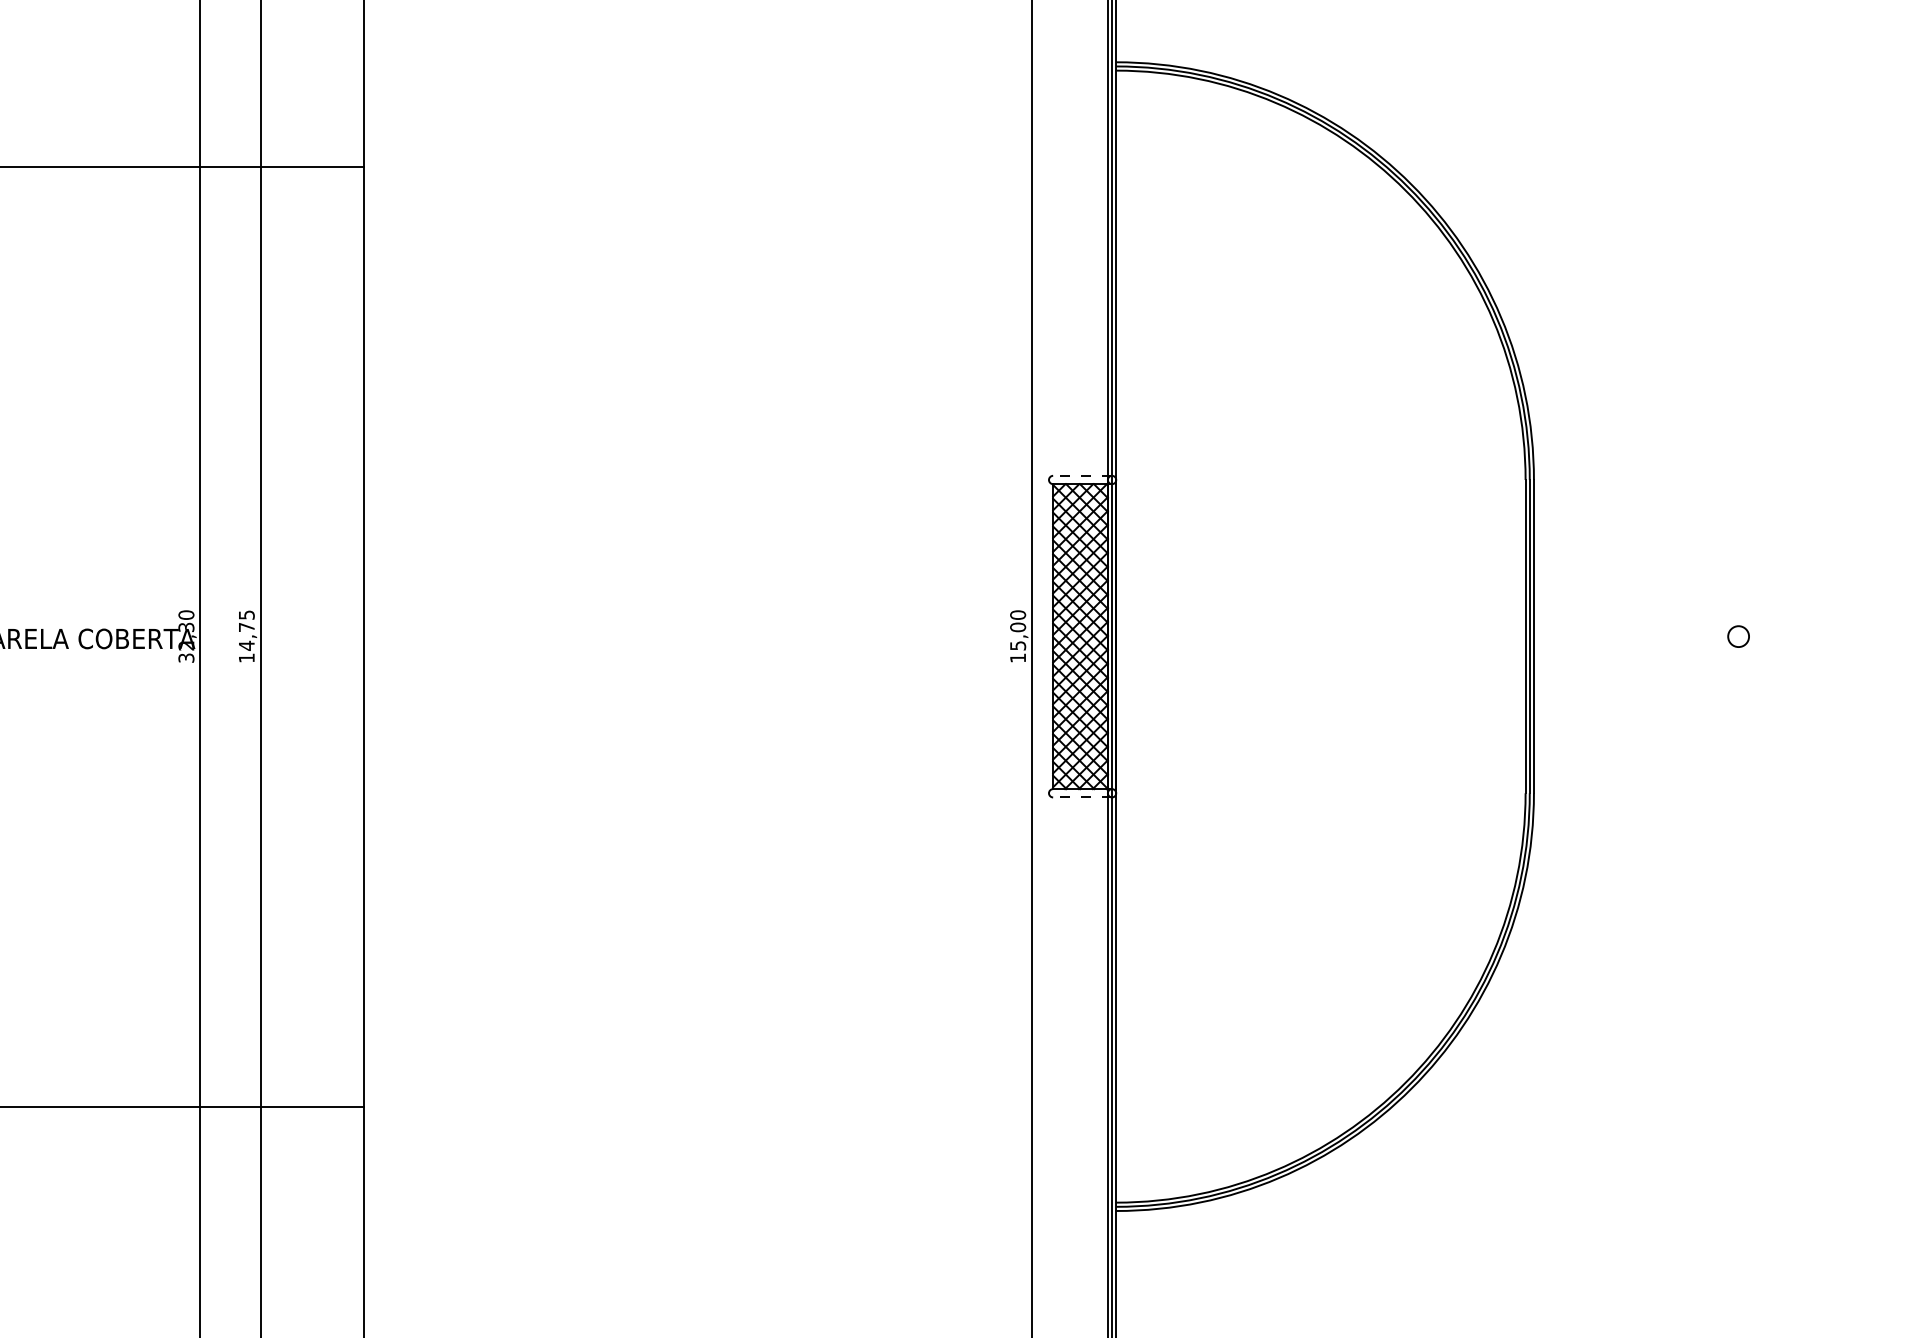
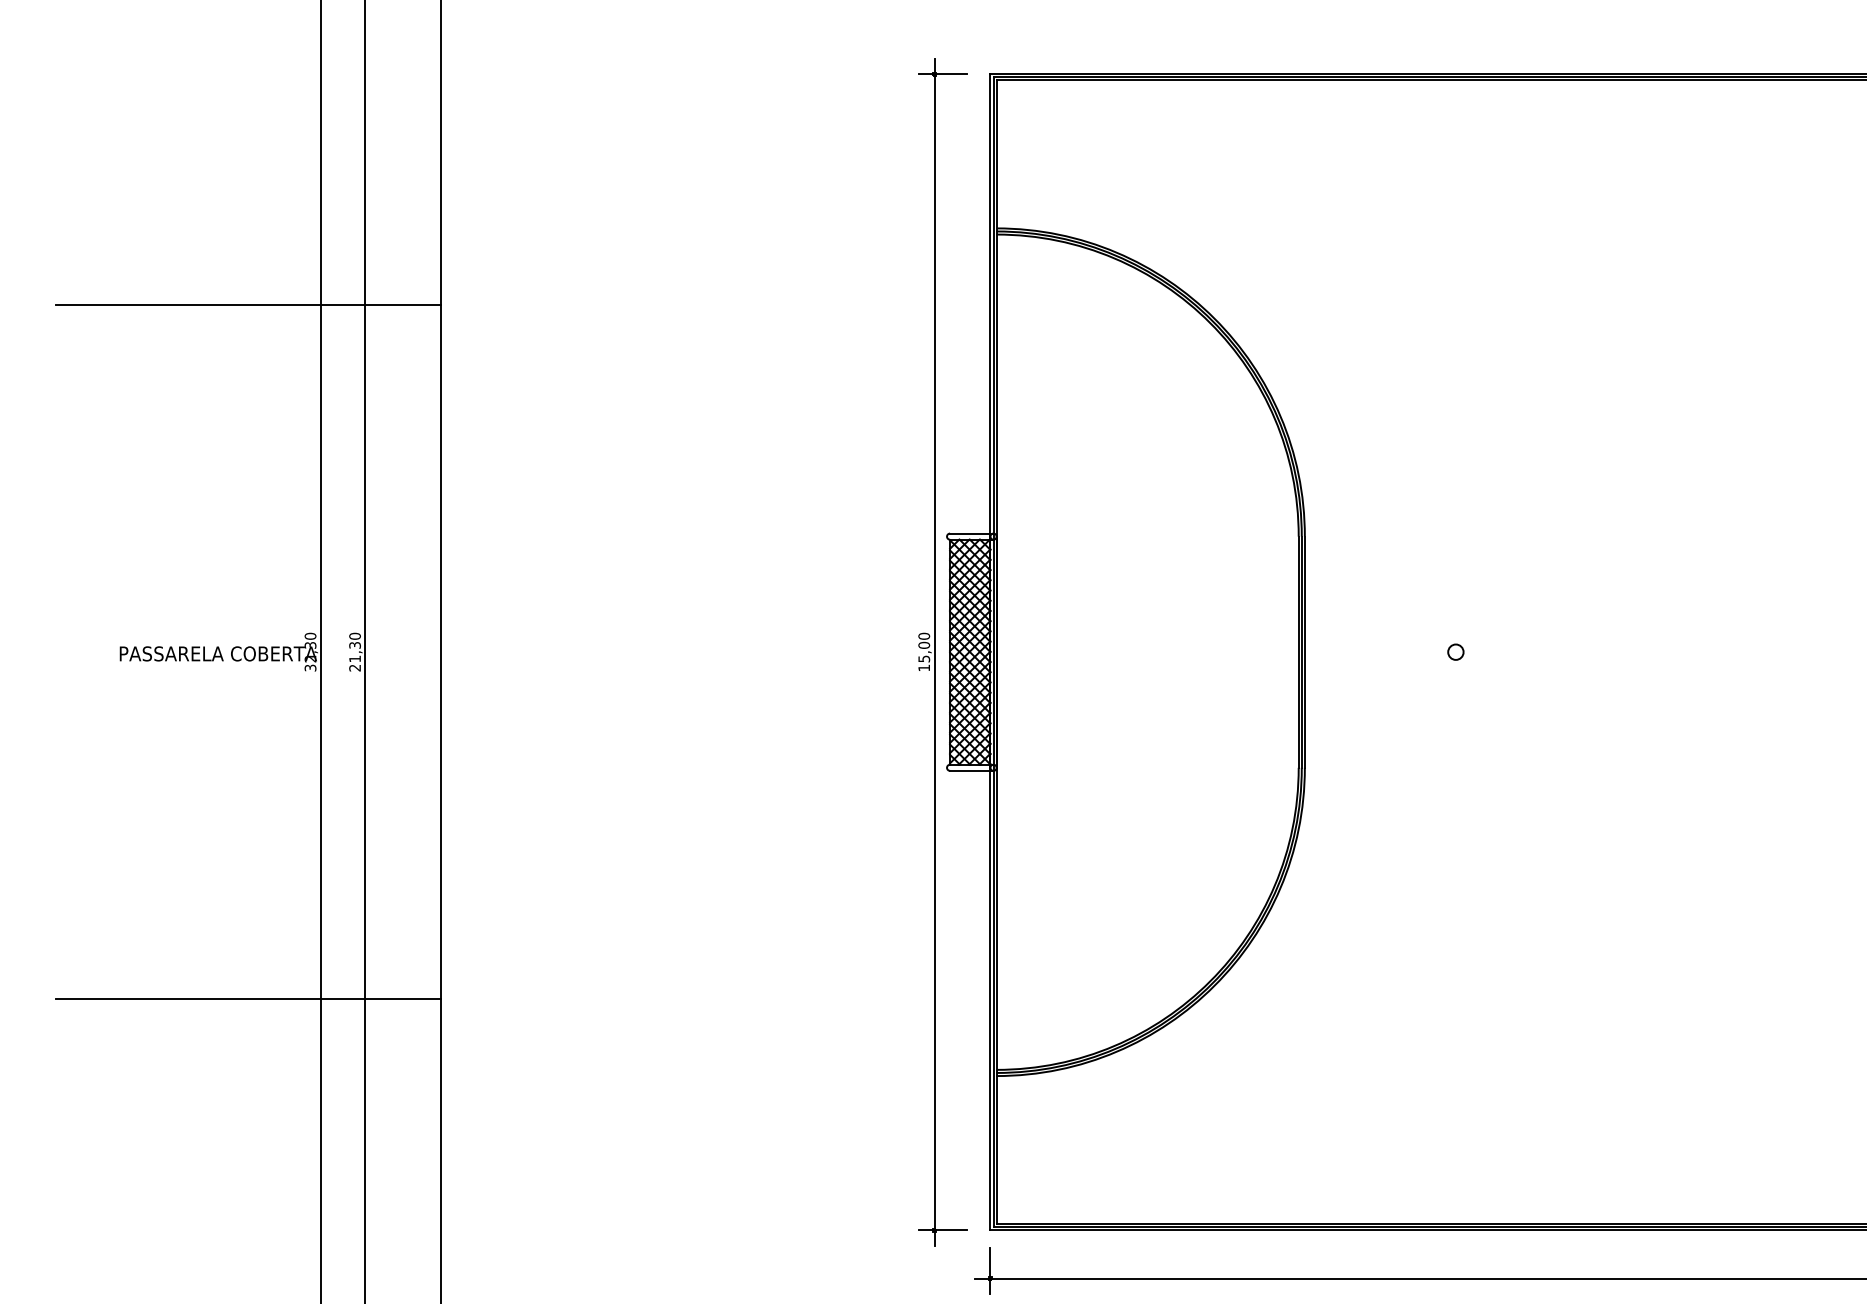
line: (1082, 475) -> (971, 533), dashed -> solid
text: (246, 635) -> (354, 651), 14,75 -> 21,30
line: (1082, 796) -> (971, 770), dashed -> solid

